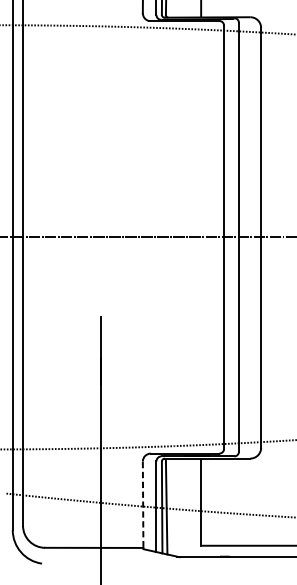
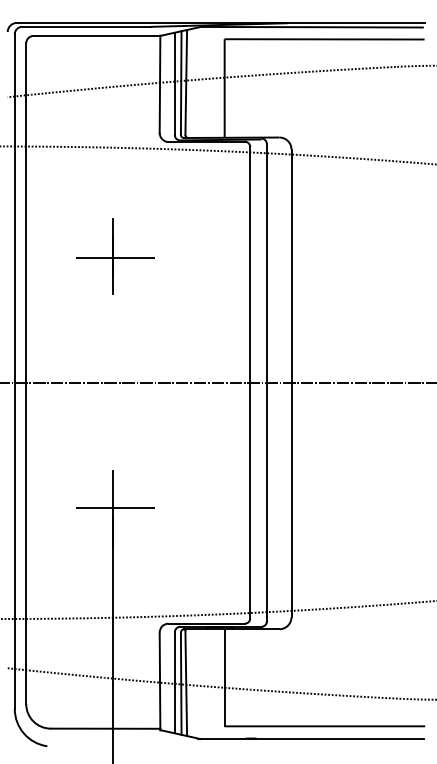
part: (103, 124) -> (115, 256), added
line: (102, 349) -> (114, 507), added
line: (143, 505) -> (160, 681), dashed -> solid

